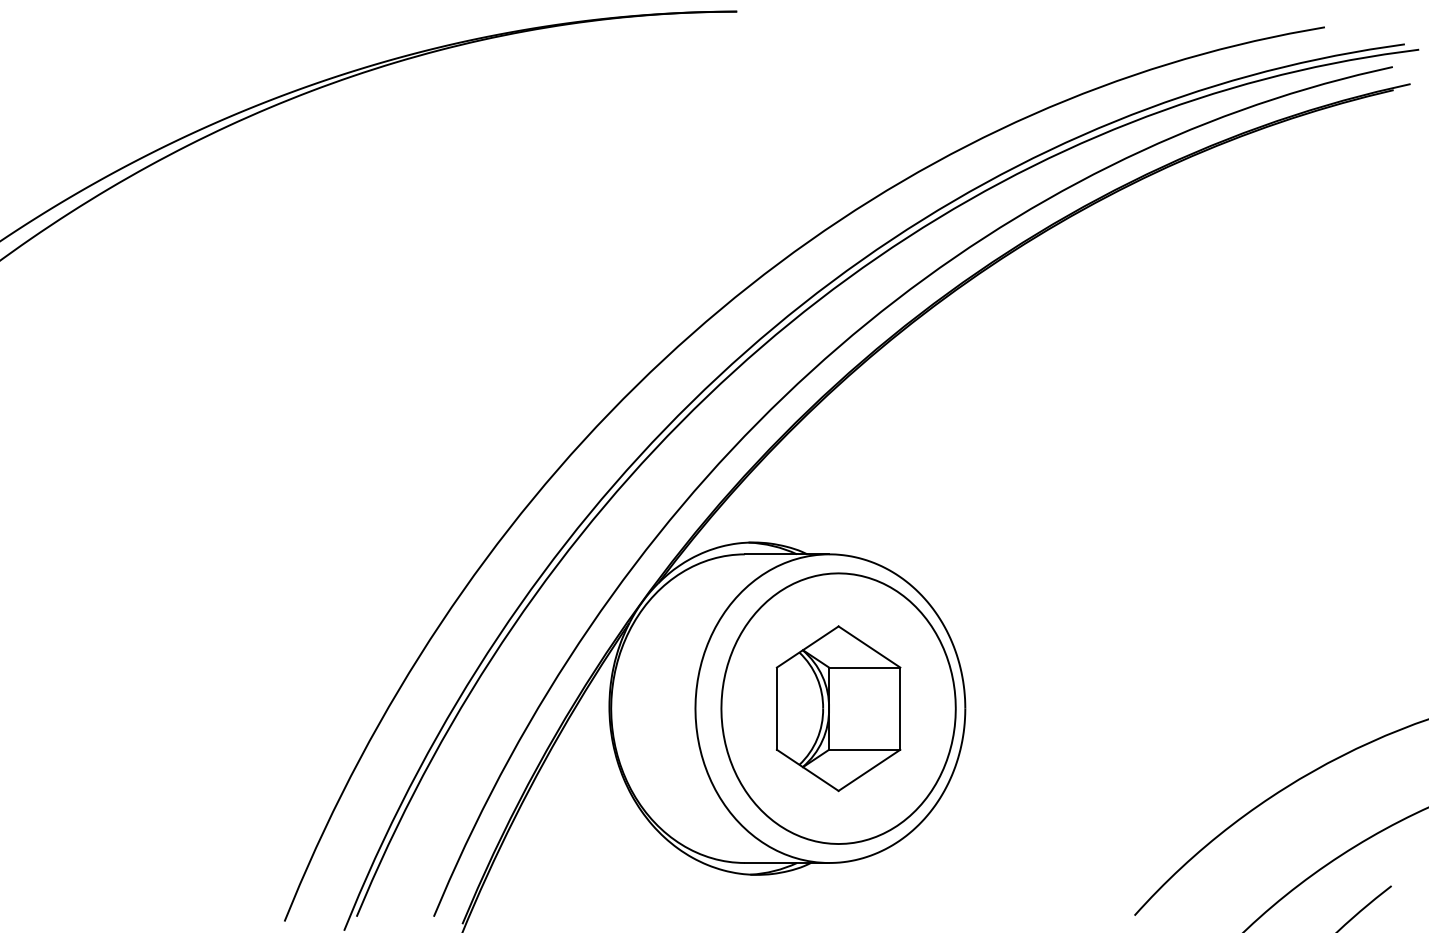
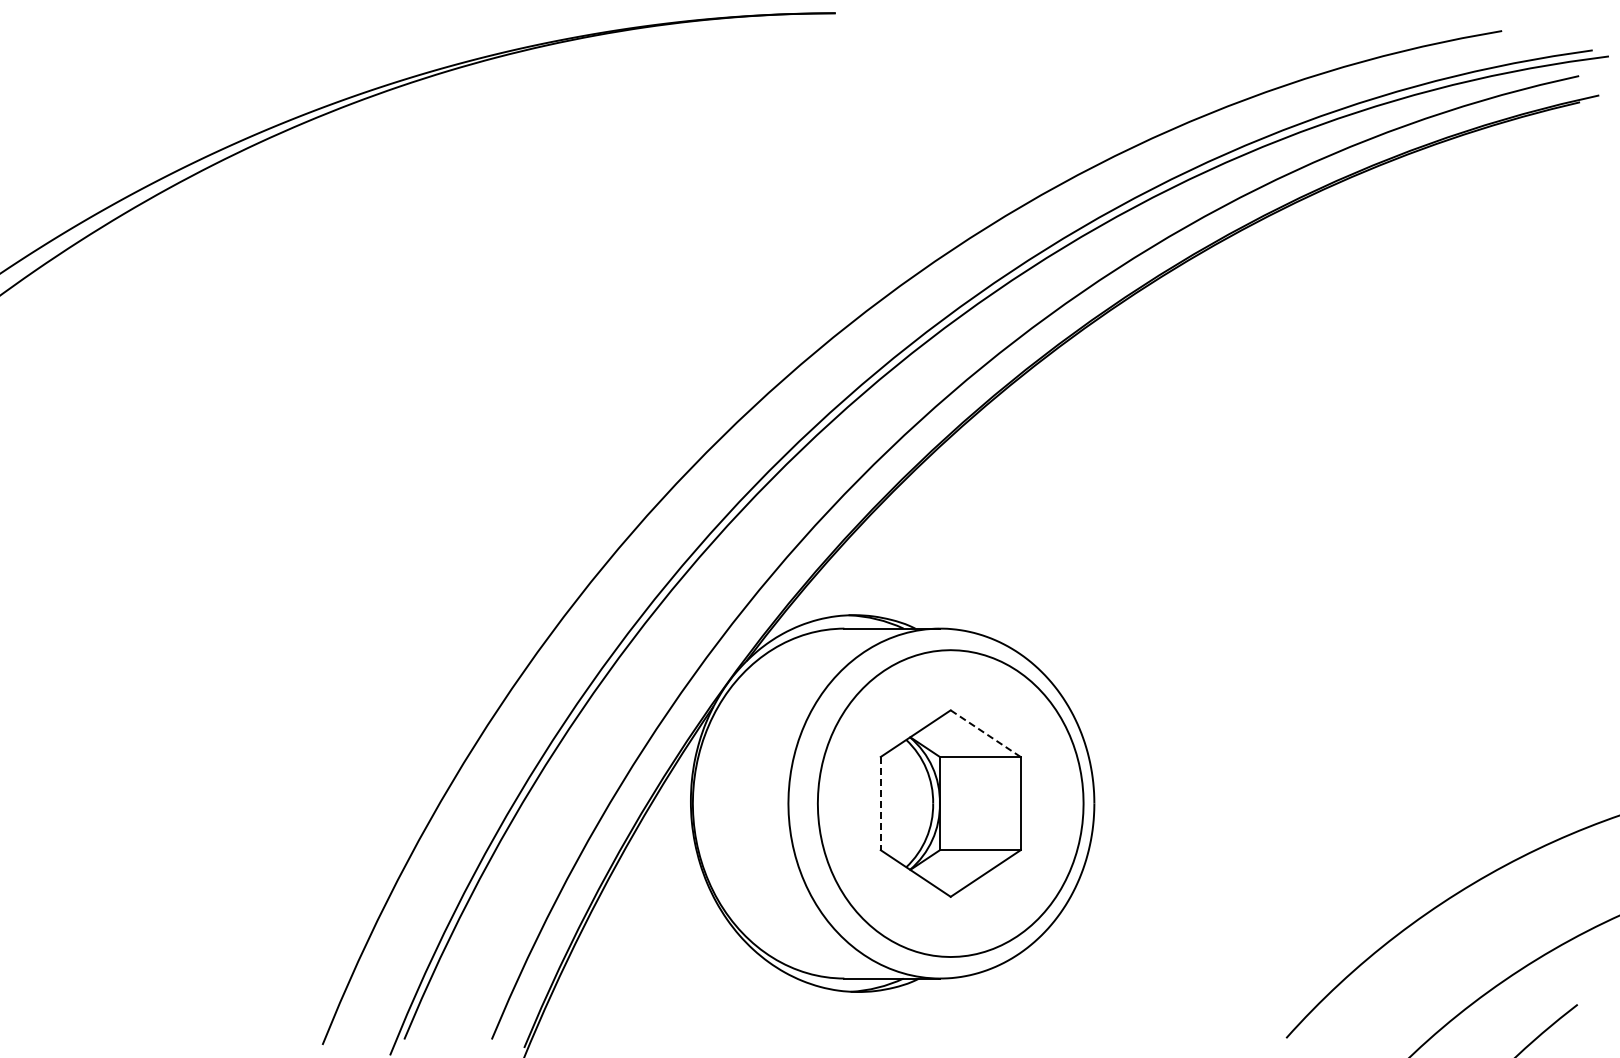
line: (869, 646) -> (985, 733), solid -> dashed
line: (776, 708) -> (880, 803), solid -> dashed

